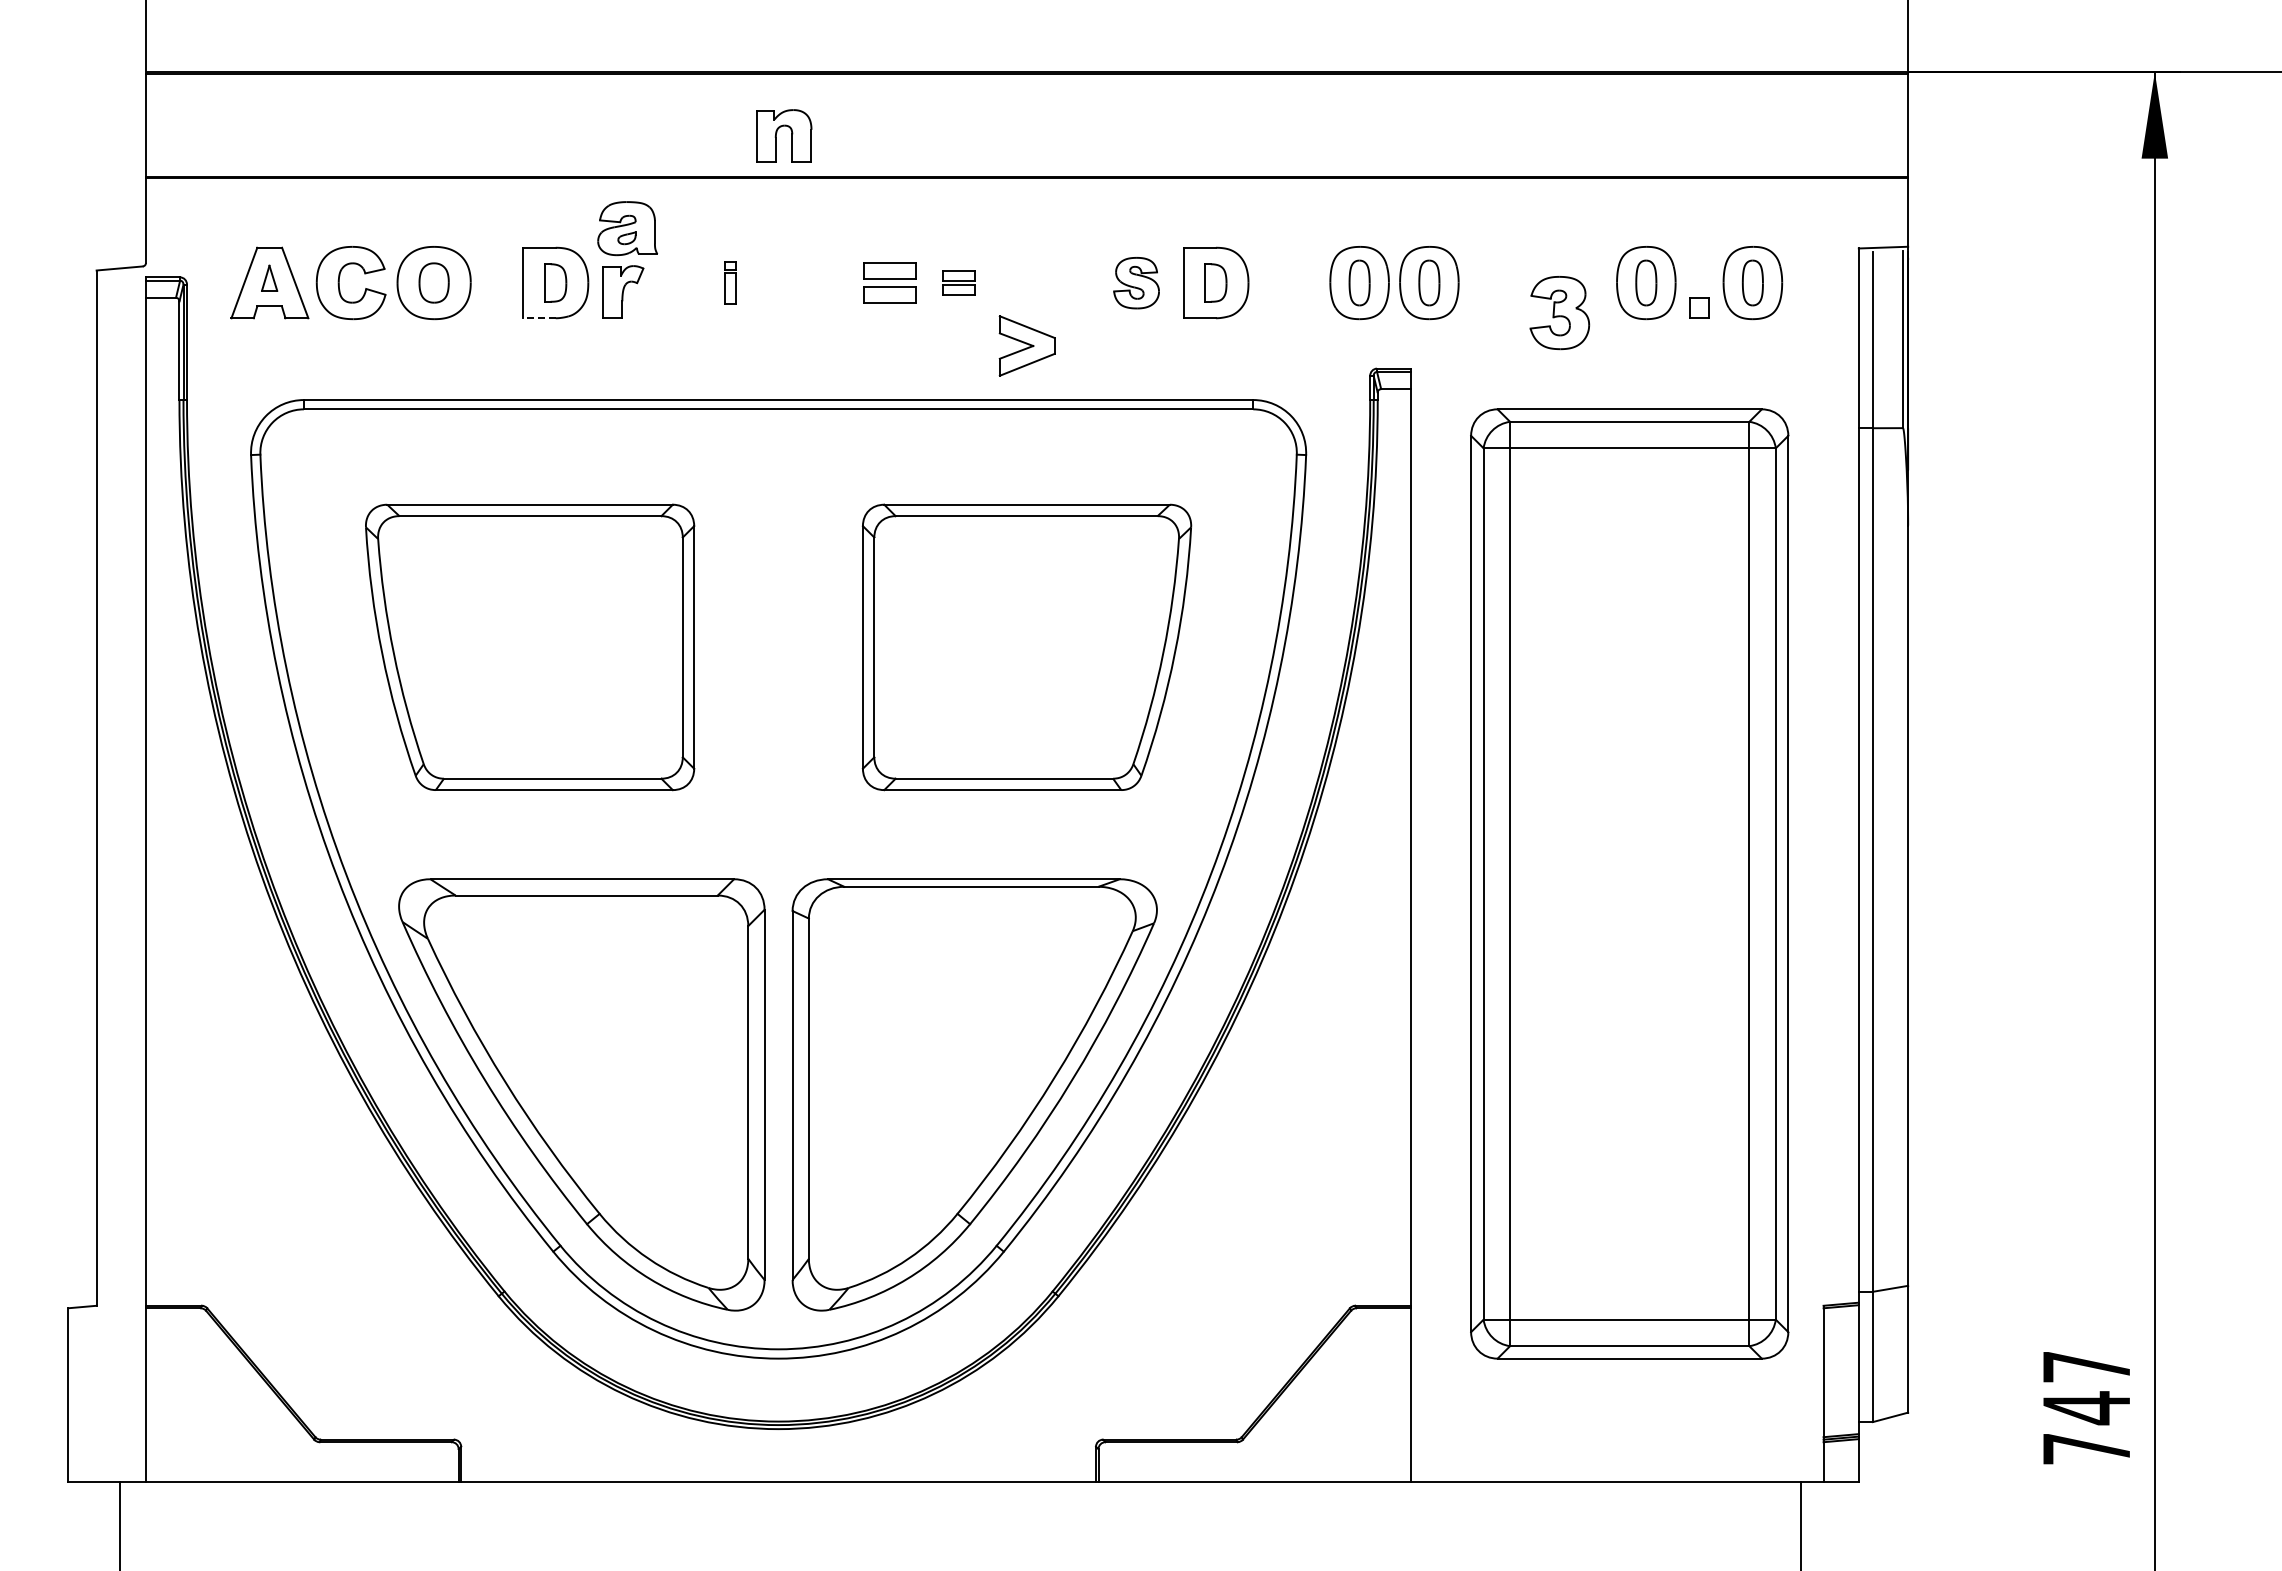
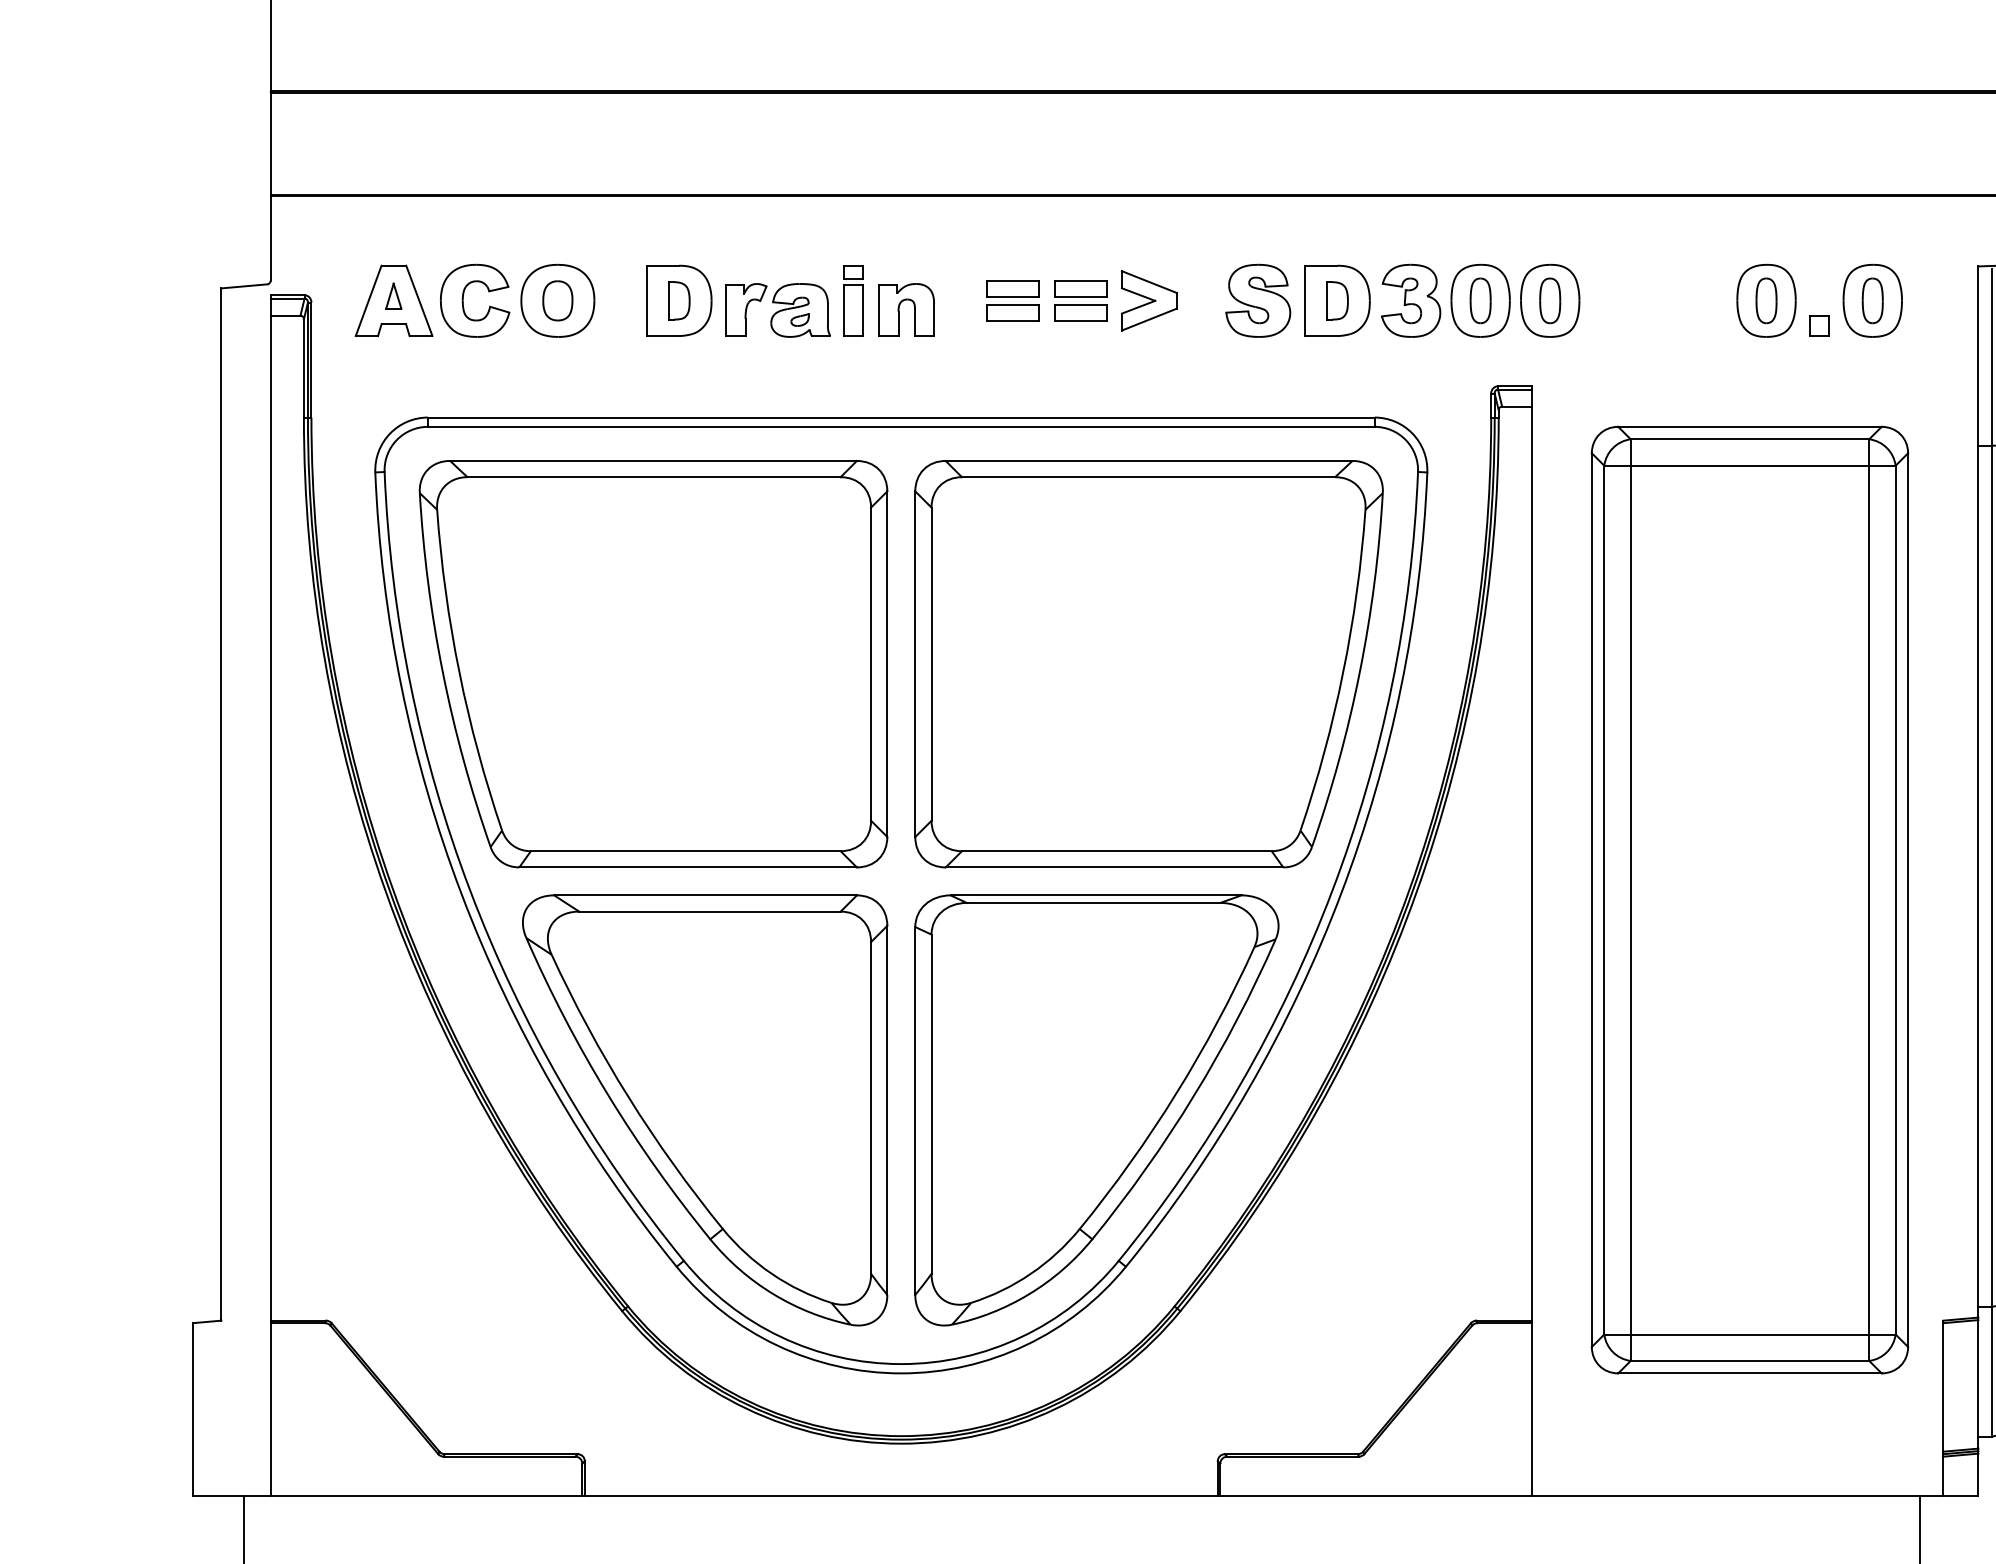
part: (791, 135) -> (914, 309), moved
part: (627, 228) -> (800, 310), moved
part: (730, 282) -> (853, 300), size x1.67
part: (958, 282) -> (1080, 300), size x1.67
part: (1136, 283) -> (1258, 301), size x1.43
part: (1559, 313) -> (1410, 301), moved
line: (539, 318) -> (662, 336), dashed -> solid
part: (1026, 345) -> (1148, 300), moved
part: (529, 647) -> (652, 664), size x1.43
part: (1026, 647) -> (1148, 664), size x1.43

